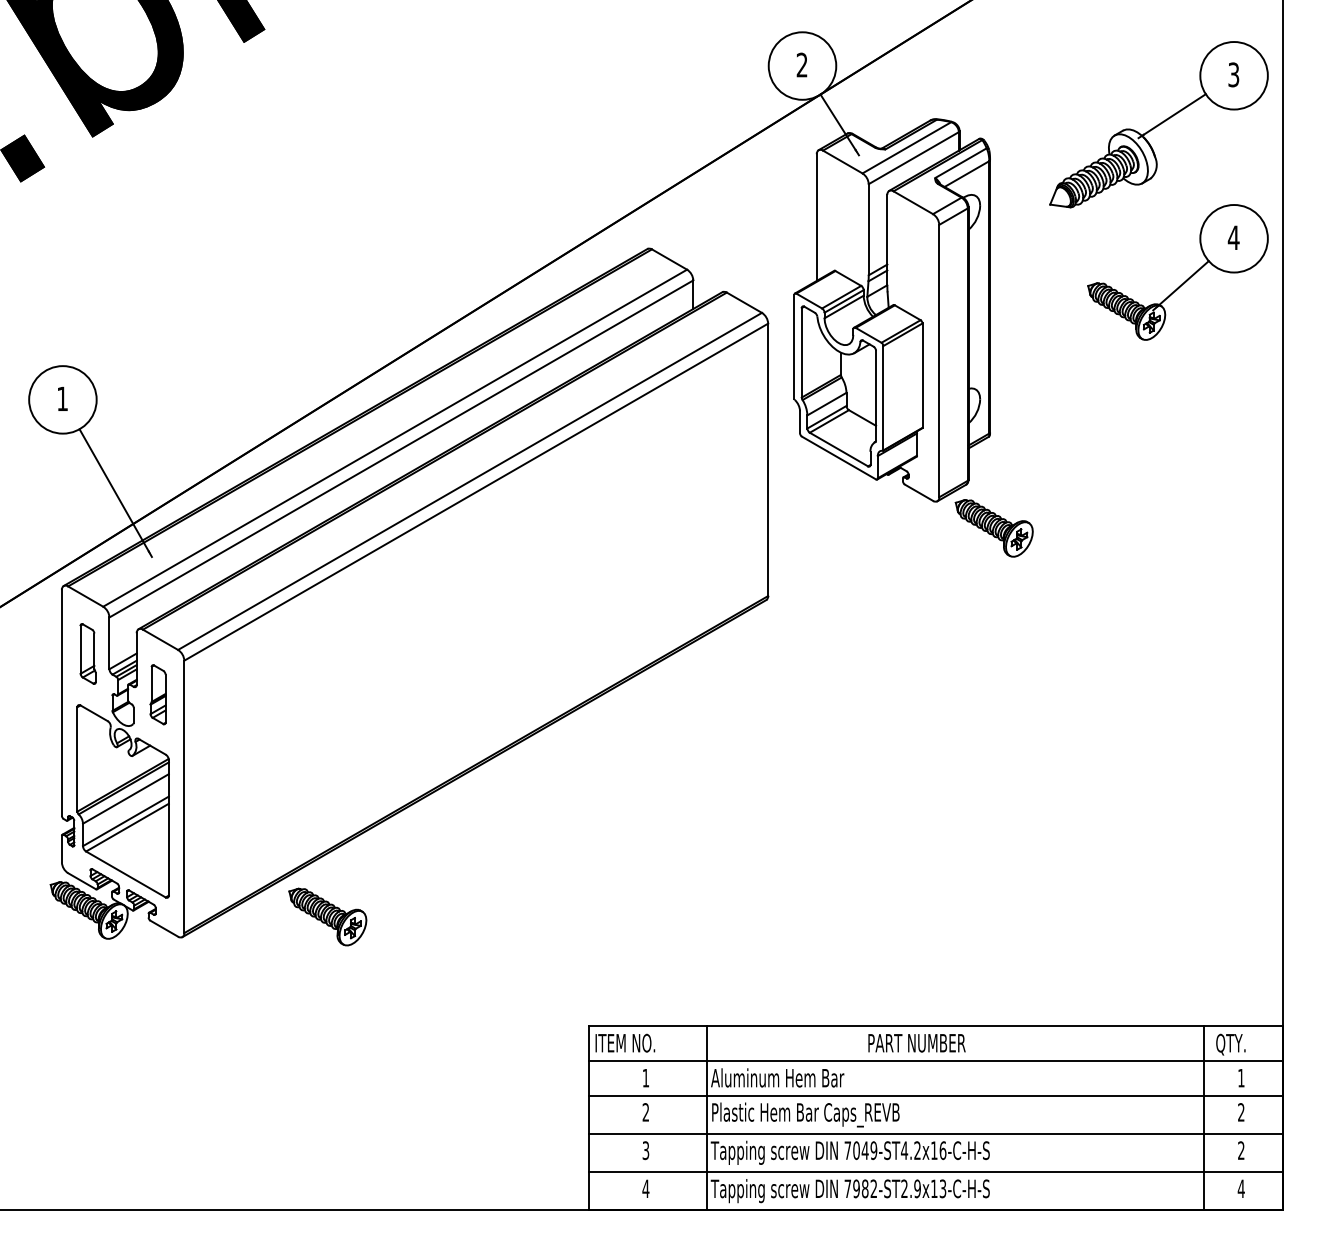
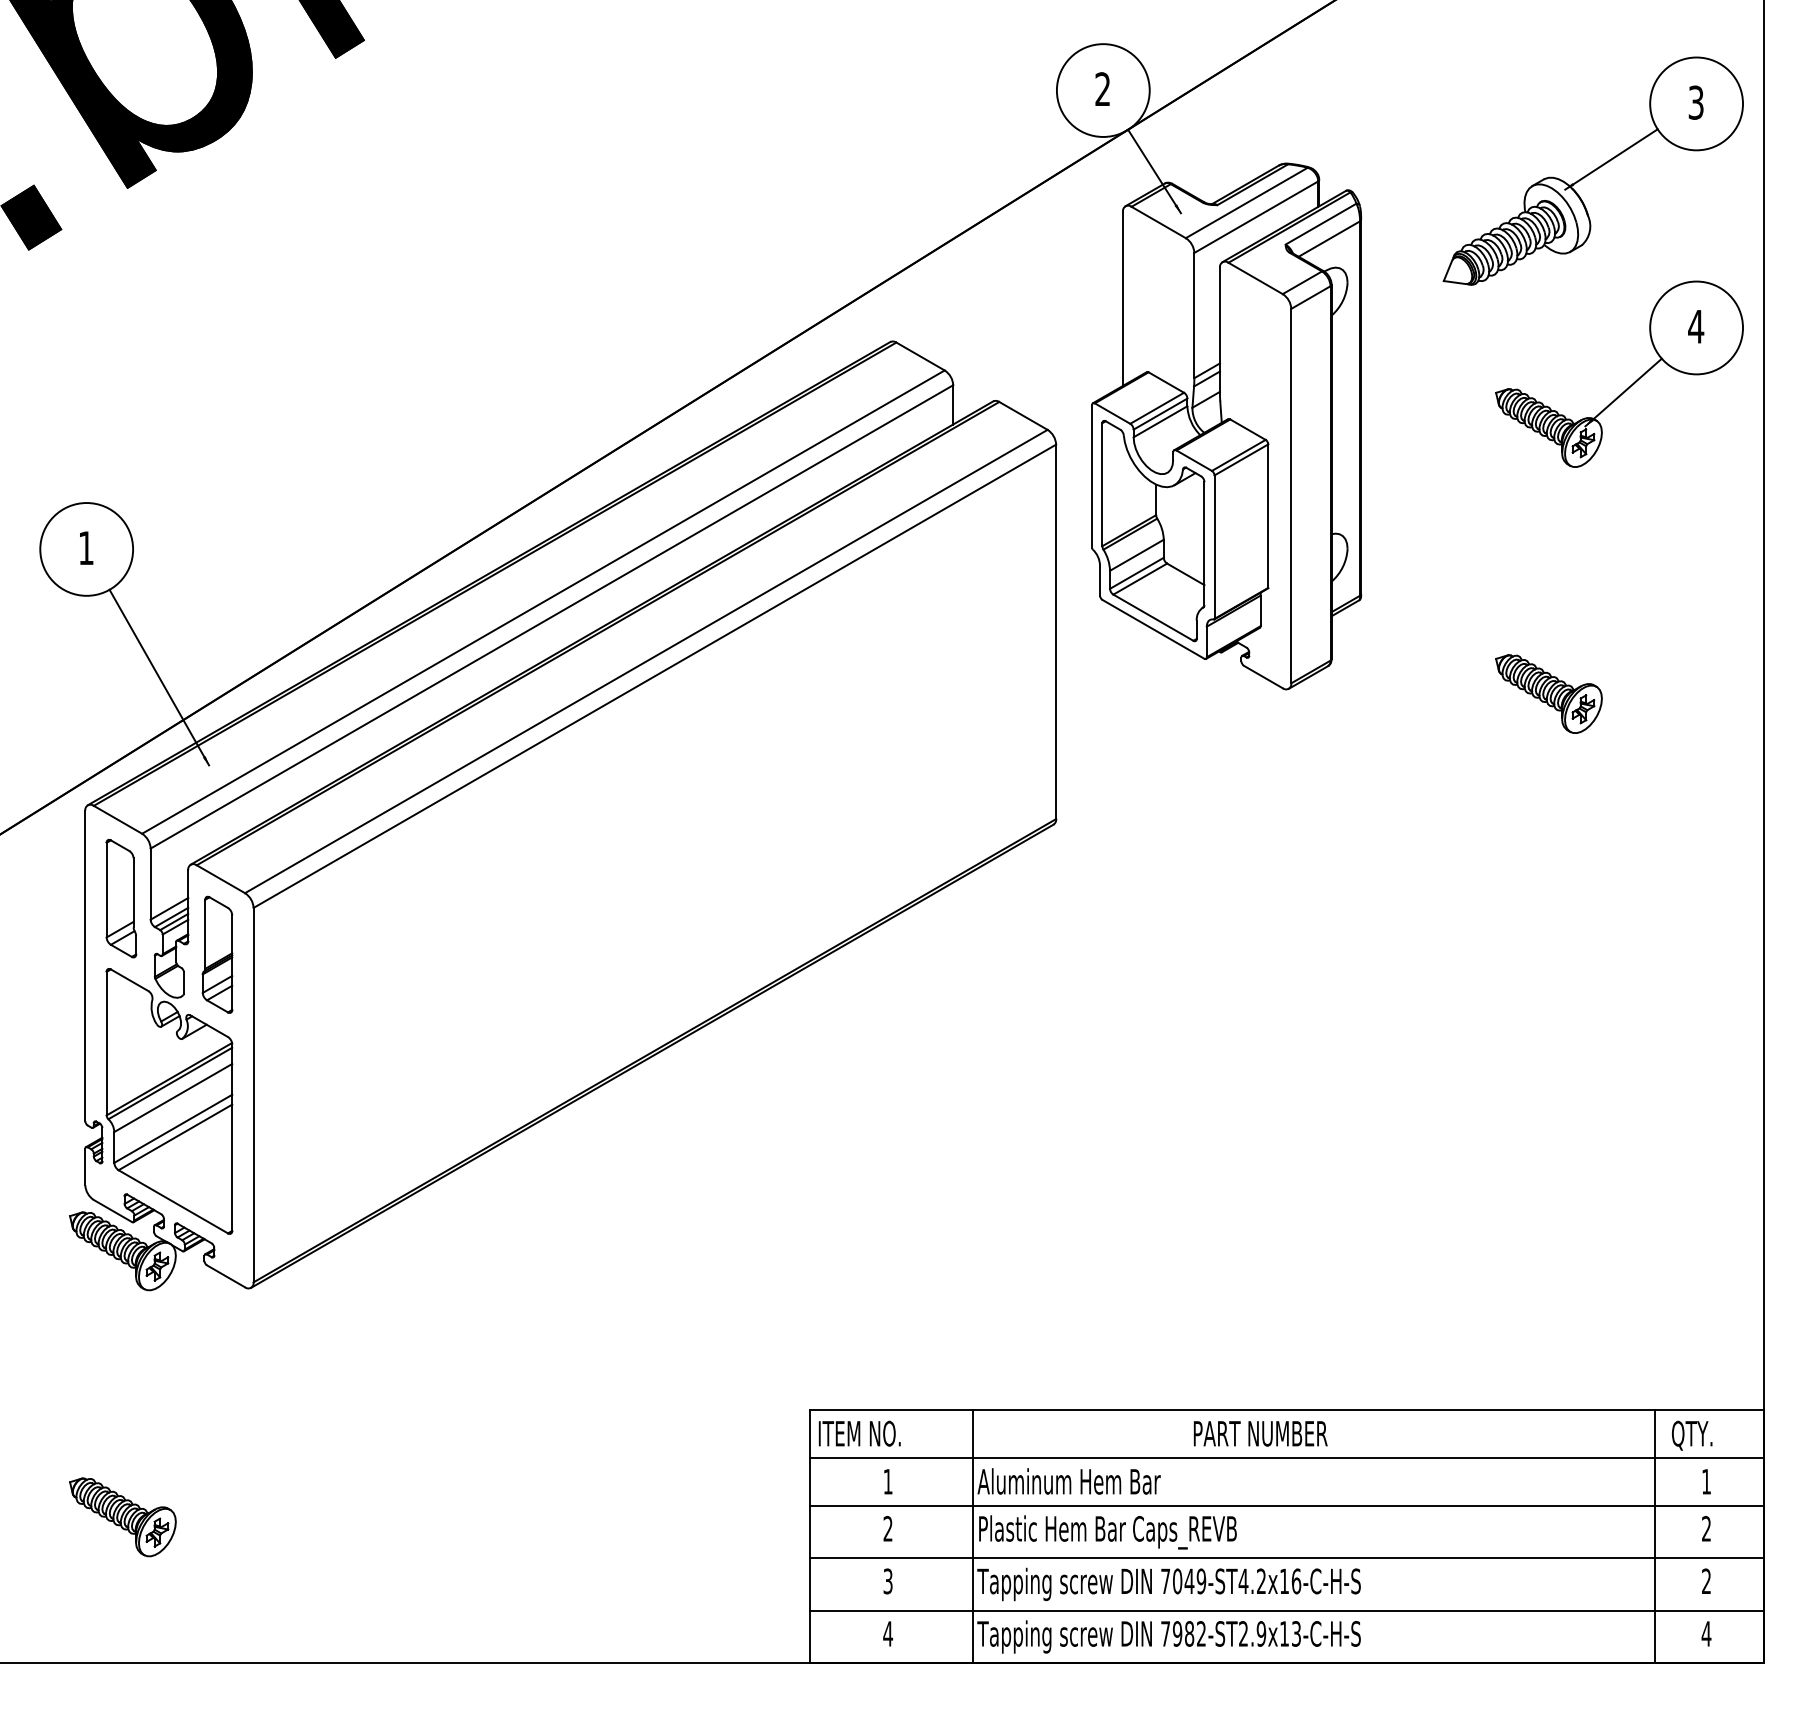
part: (993, 527) -> (1548, 693), moved
part: (88, 653) -> (121, 898), size x1.43
part: (158, 694) -> (217, 954), size x1.43
part: (327, 917) -> (122, 1517), moved

